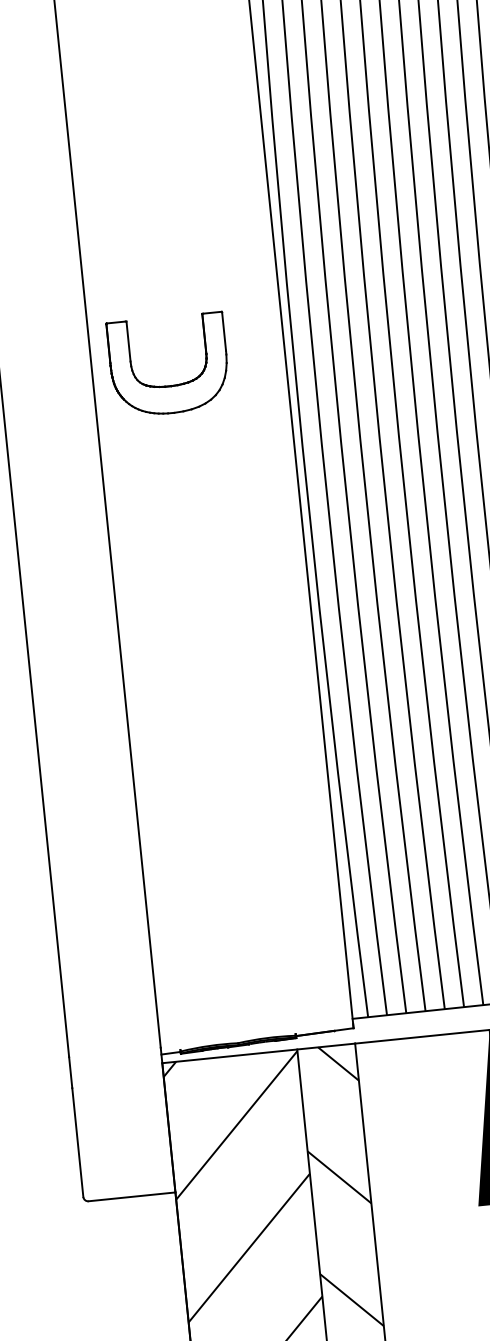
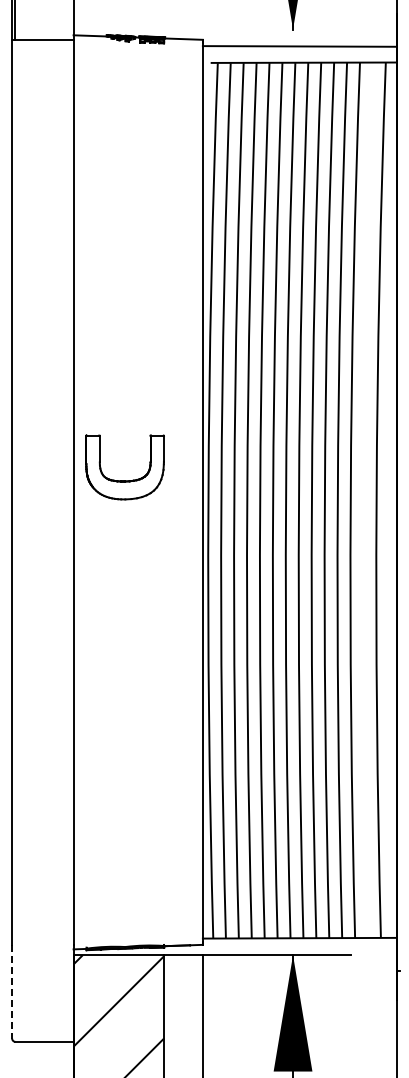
part: (170, 384) -> (124, 480), moved
line: (76, 1126) -> (12, 991), solid -> dashed
hatch: (334, 1126) -> (183, 1008), removed

